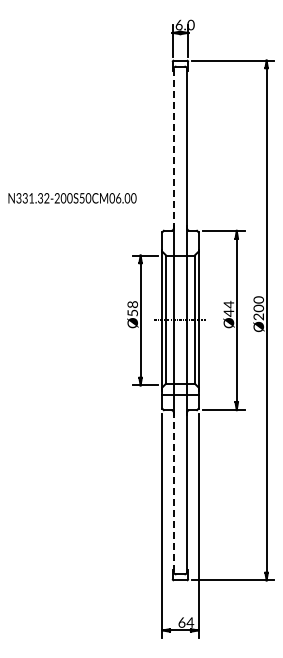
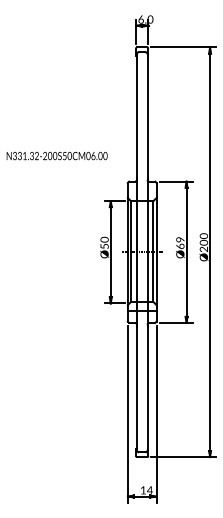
line: (173, 148) -> (136, 116), dashed -> solid
text: (132, 304) -> (104, 239), Ø58 -> Ø50
text: (228, 308) -> (180, 242), Ø44 -> Ø69
line: (173, 492) -> (136, 387), dashed -> solid
text: (181, 622) -> (143, 490), 64 -> 14

